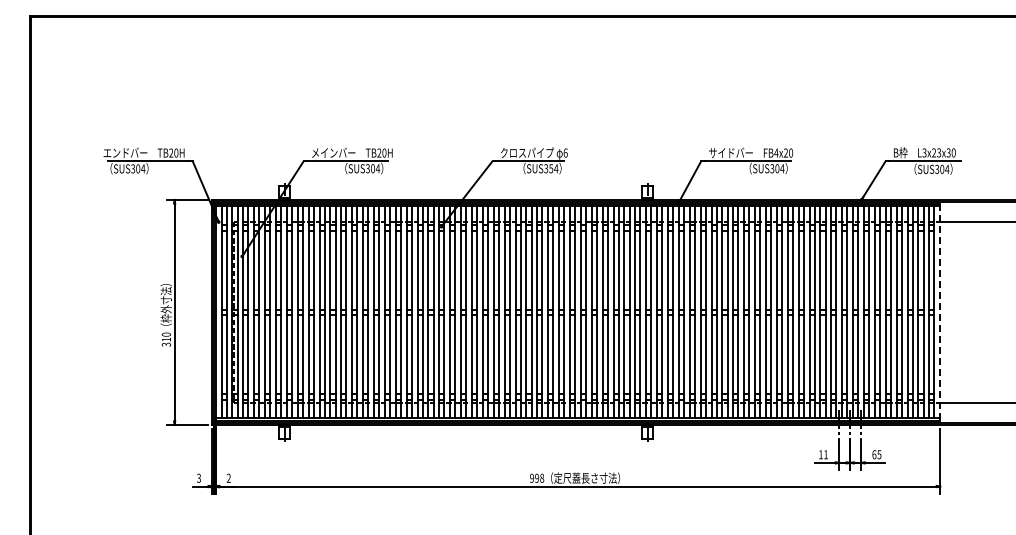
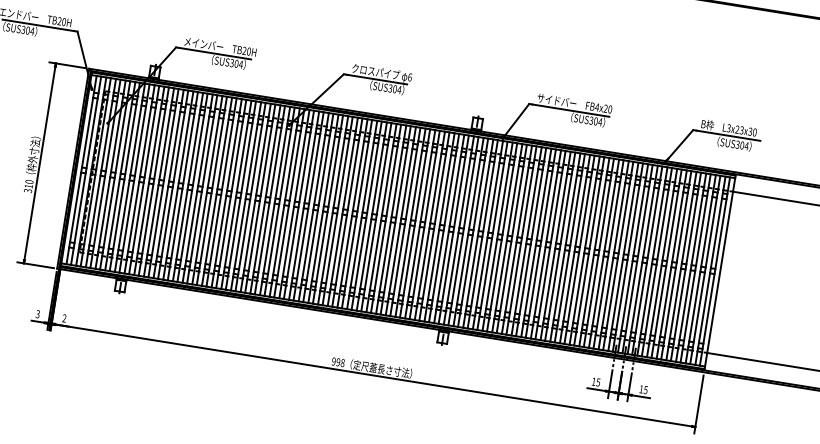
text: (551, 168) -> (395, 89), SUS354 -> SUS304
line: (940, 312) -> (720, 272), dashed -> solid
text: (825, 454) -> (597, 382), 11 -> 15
text: (874, 454) -> (641, 389), 65 -> 15

